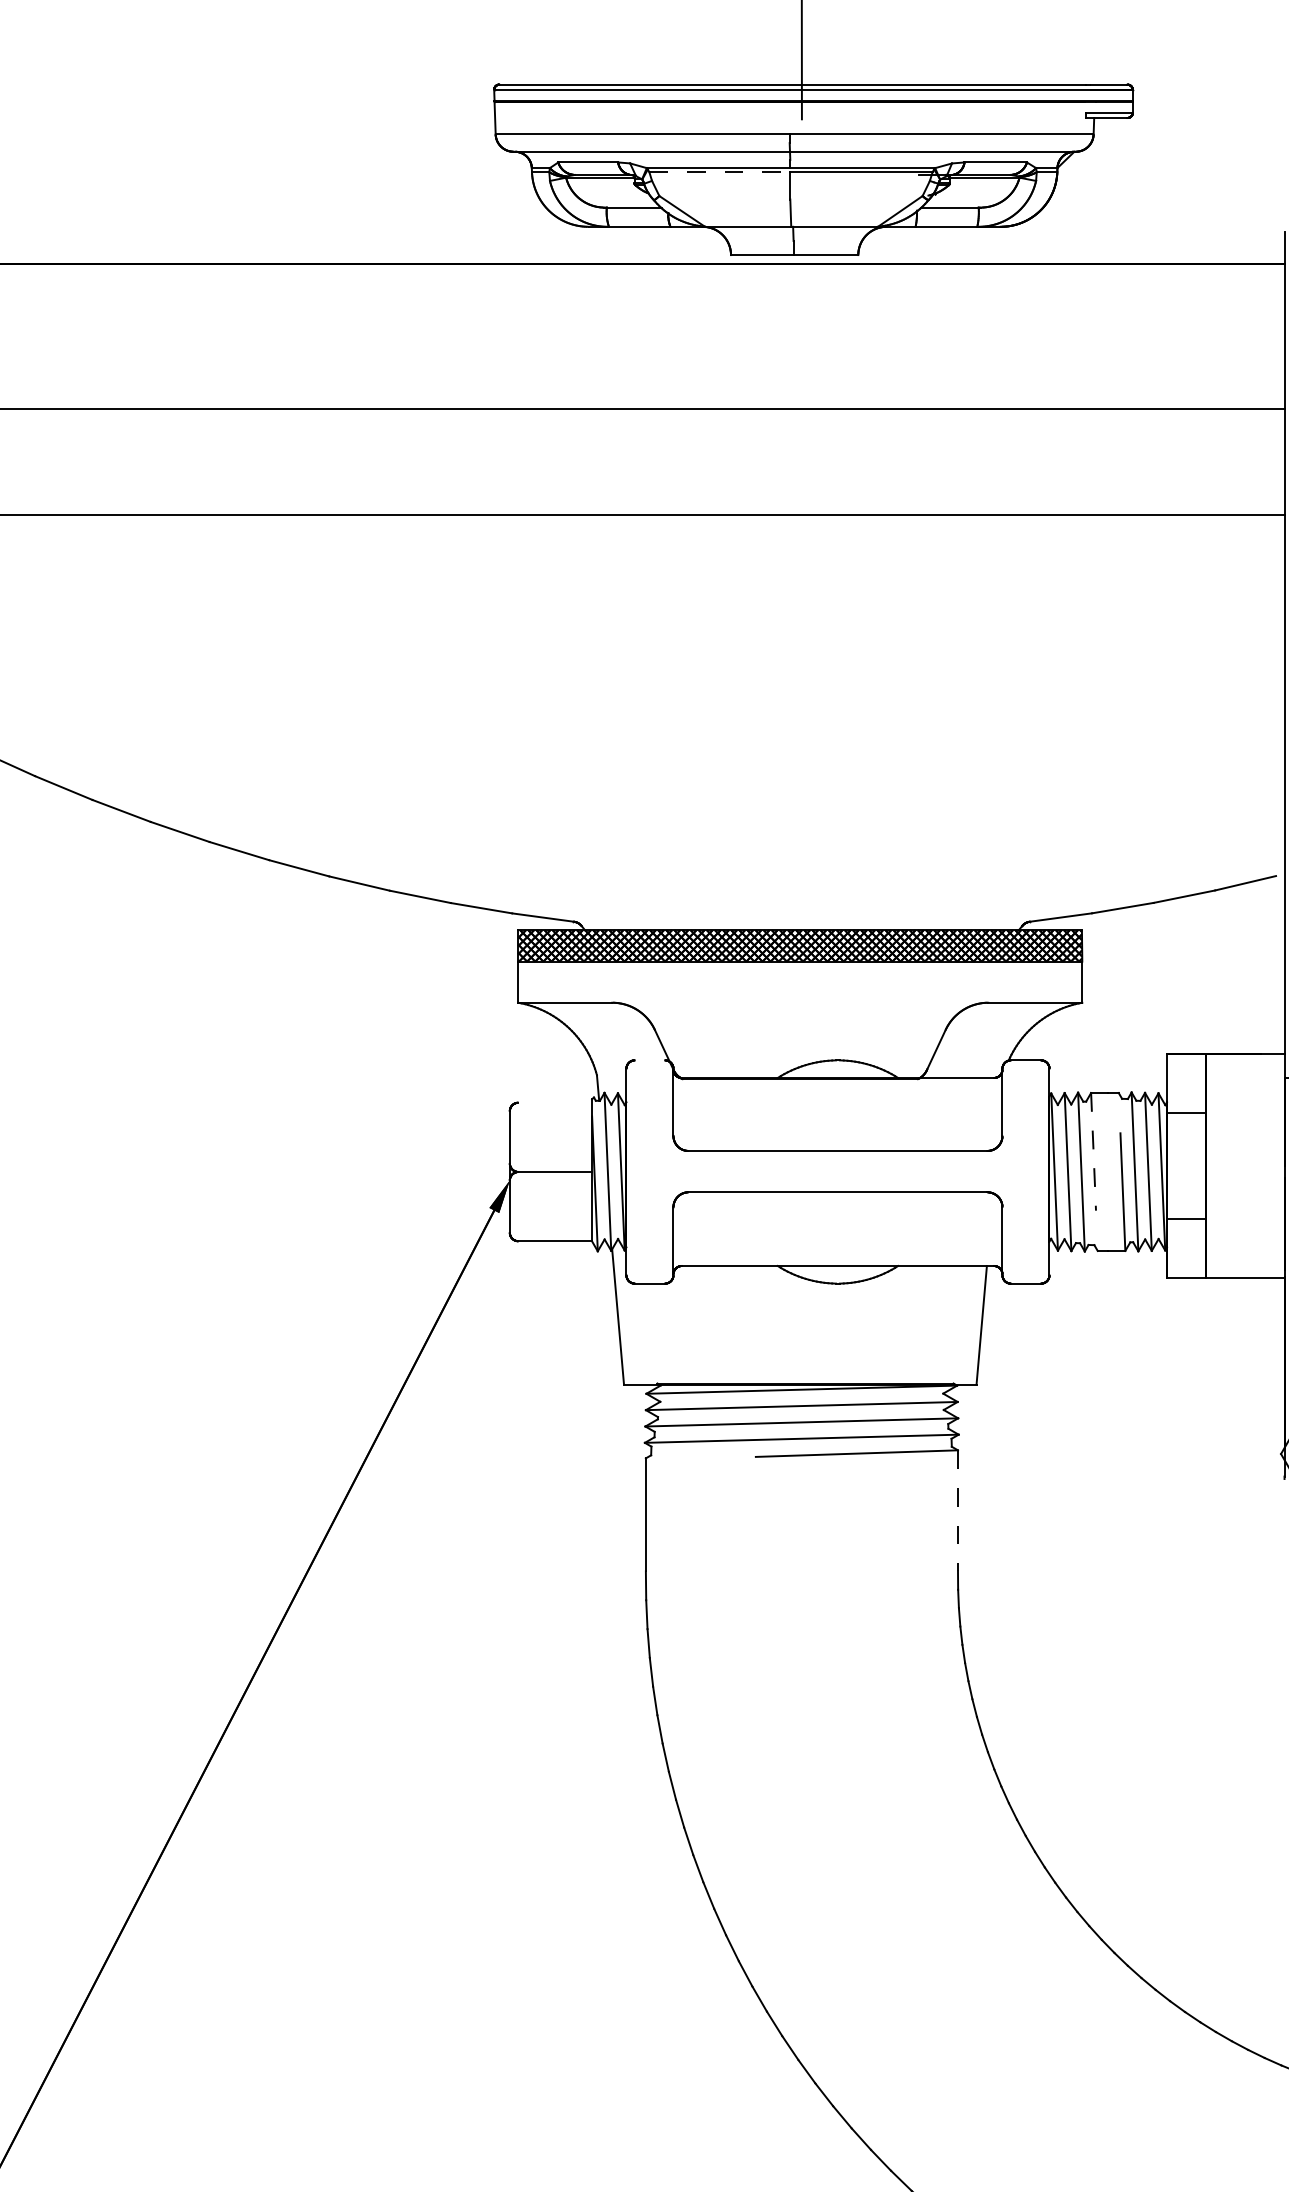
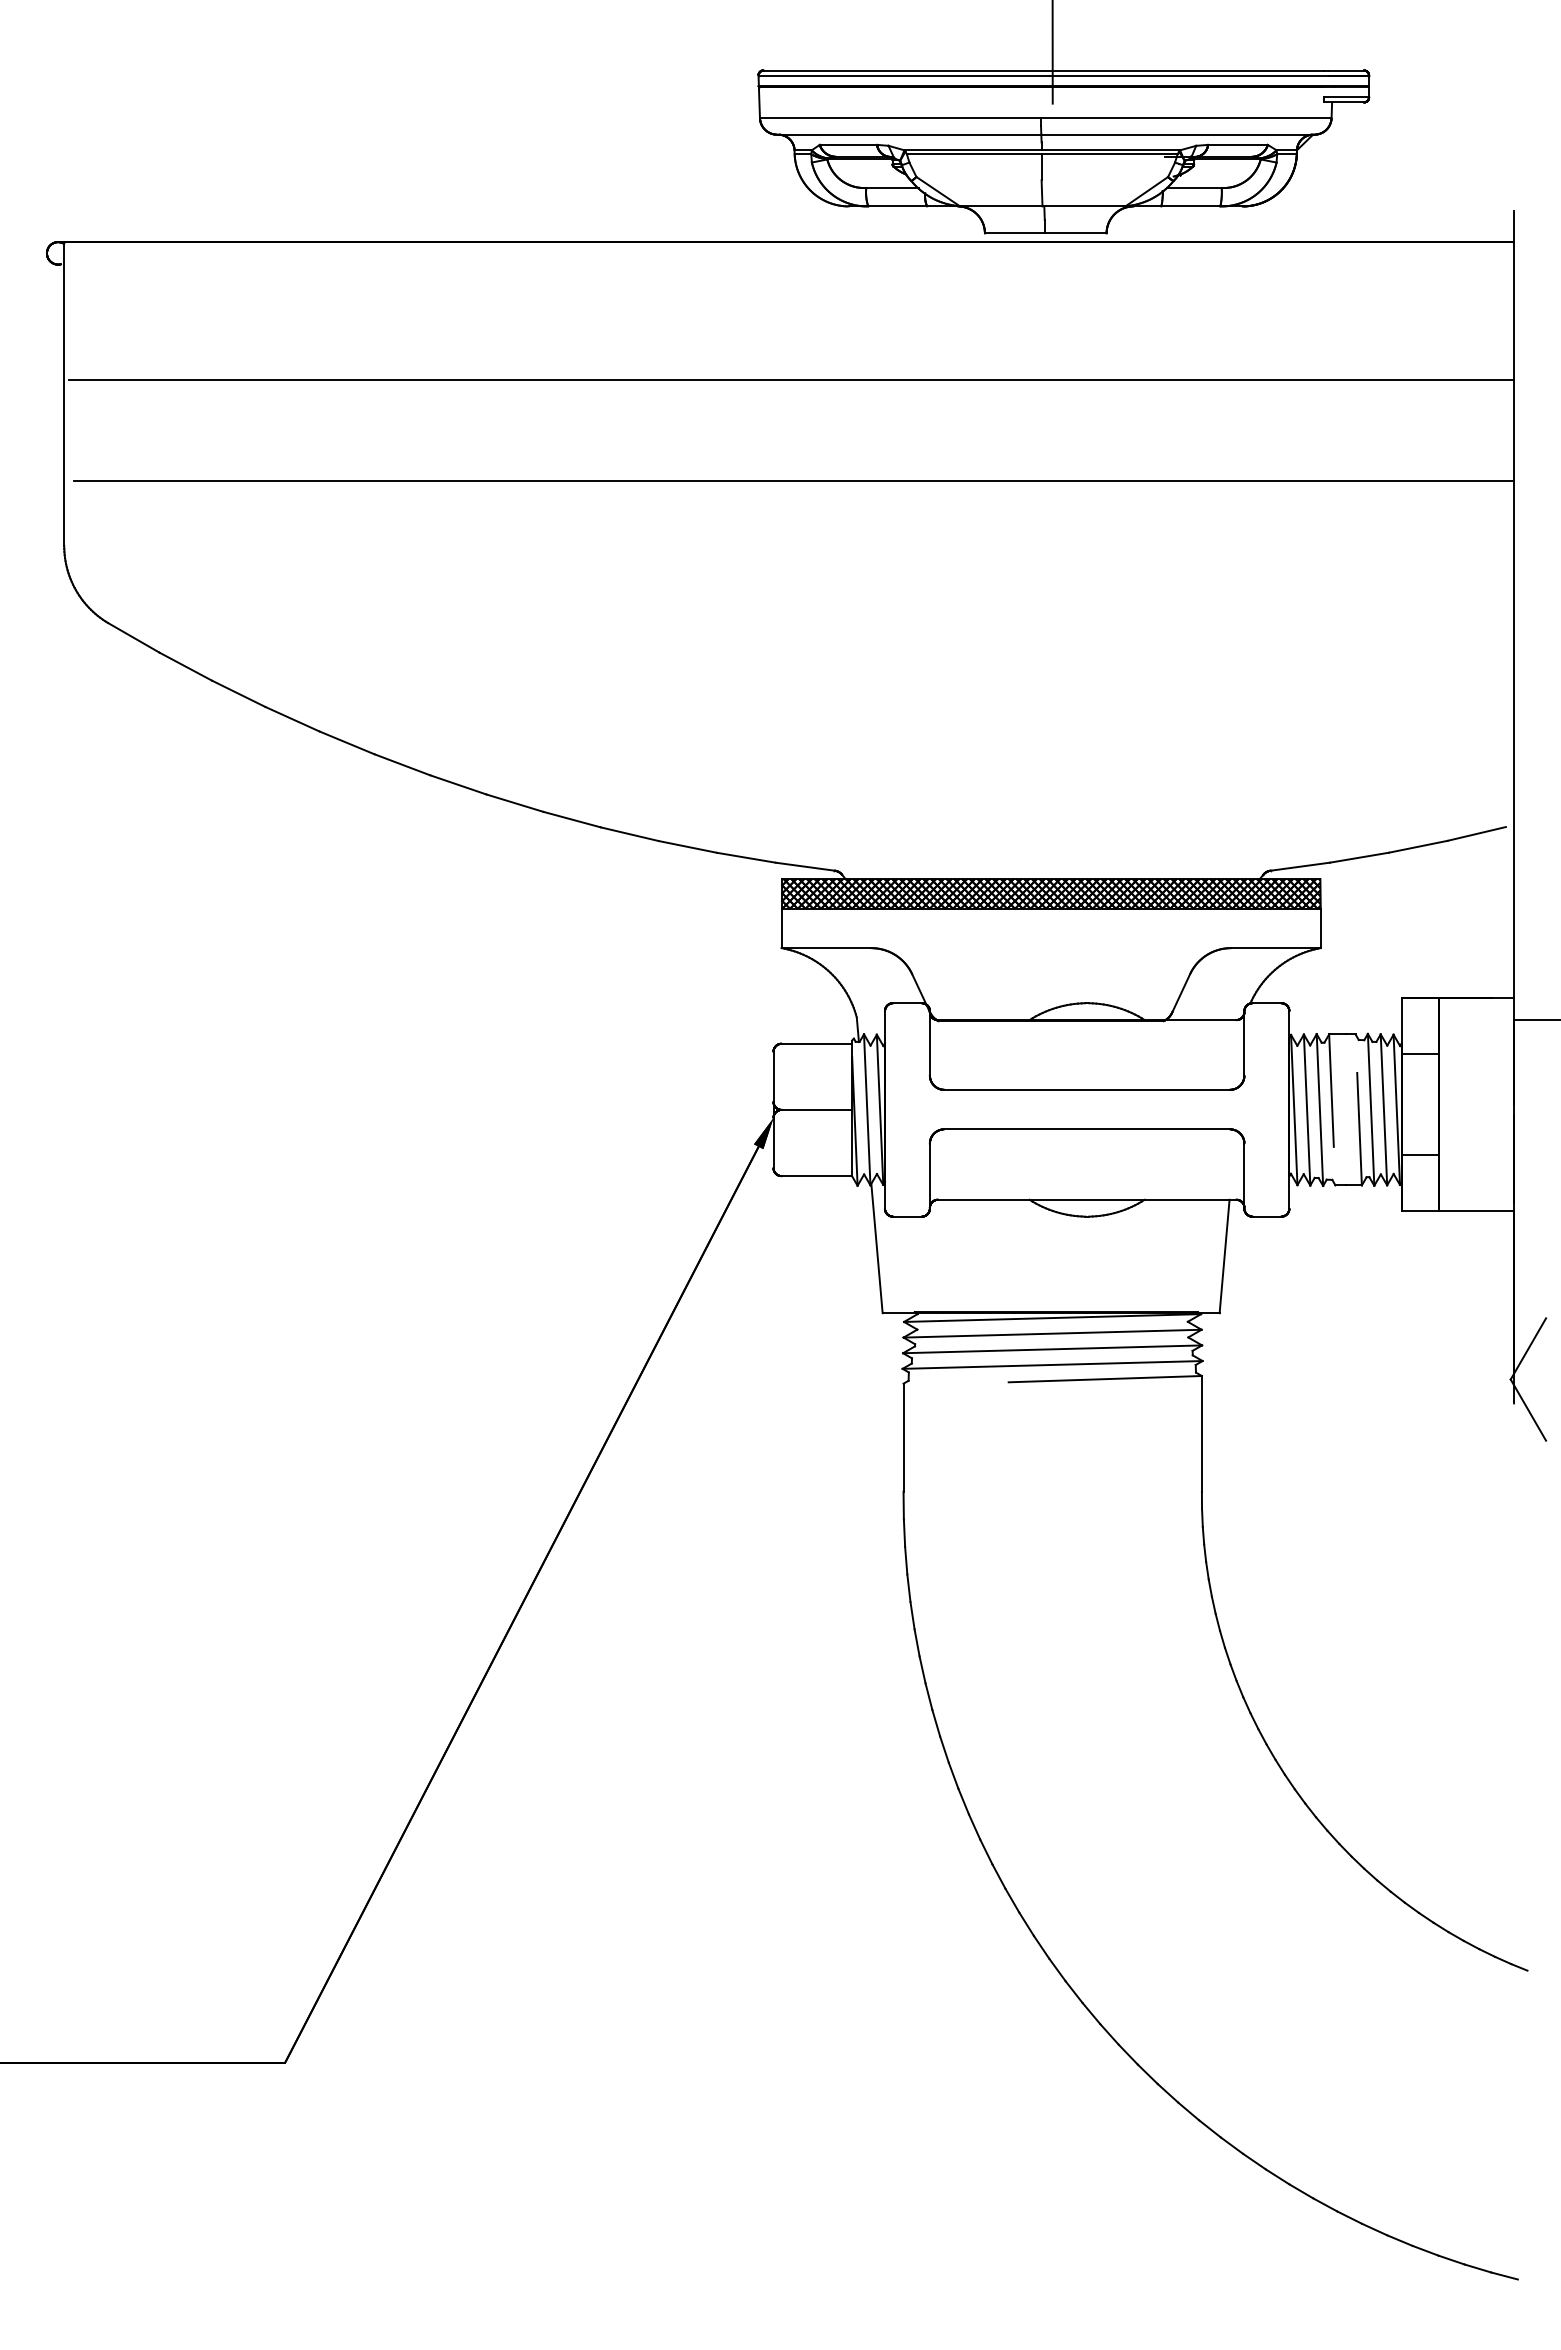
line: (720, 172) -> (974, 154), dashed -> solid
line: (650, 1060) -> (907, 1003), added
line: (554, 1102) -> (816, 1043), added
line: (1093, 1152) -> (1331, 1091), dashed -> solid
line: (957, 1510) -> (1201, 1433), dashed -> solid

